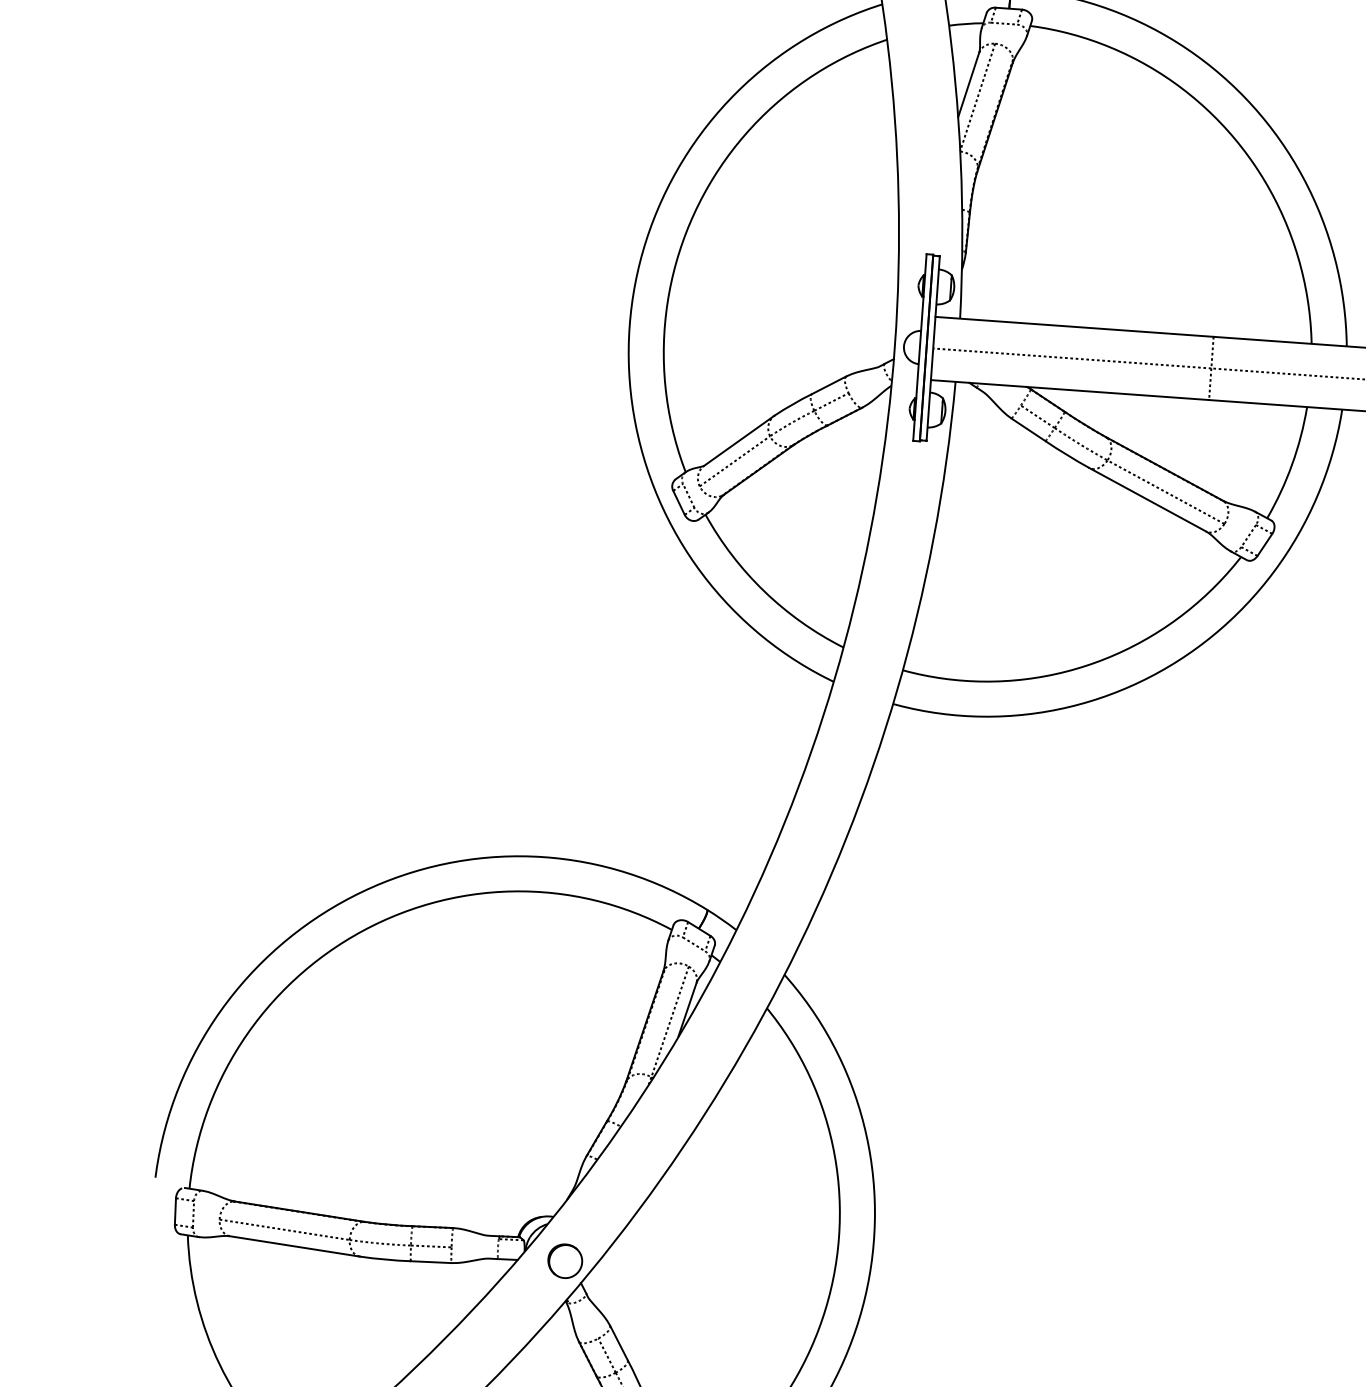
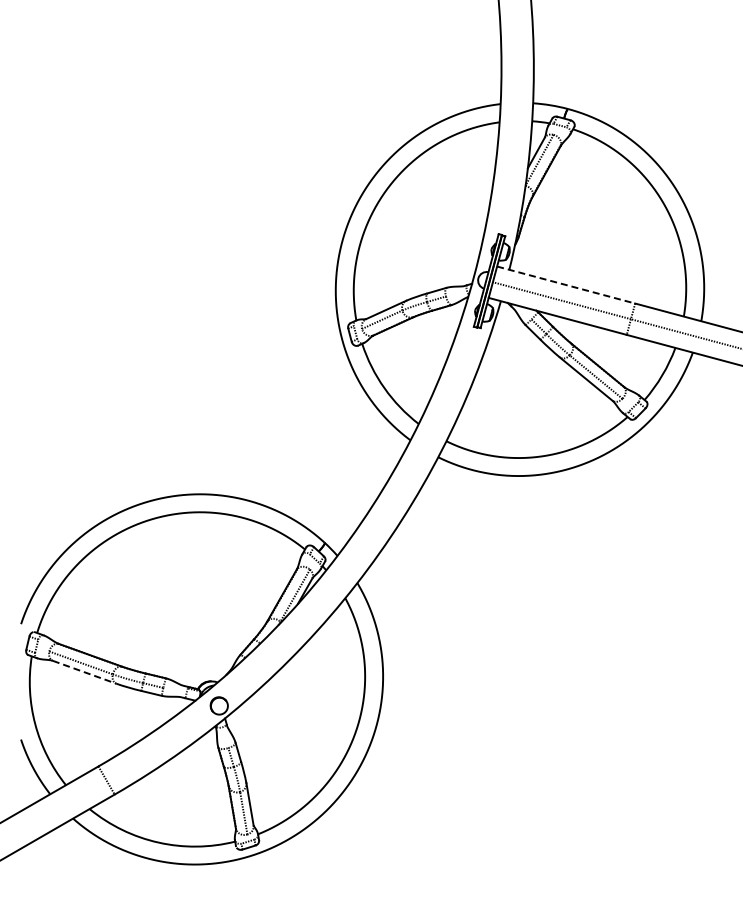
line: (1075, 327) -> (566, 285), solid -> dashed
line: (294, 1246) -> (84, 672), solid -> dashed

